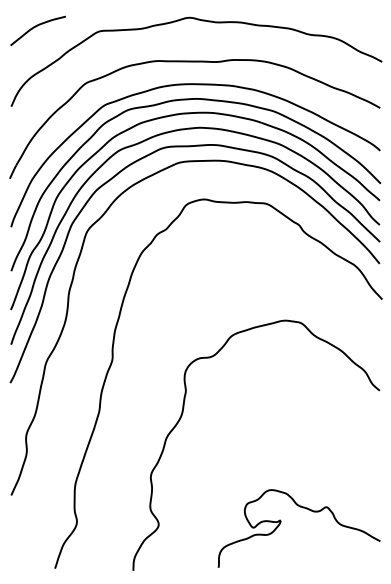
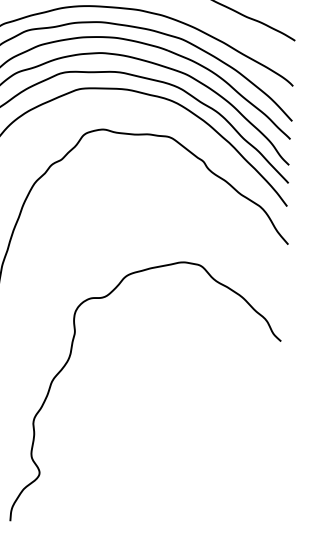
curve: (281, 522) -> (170, 476), removed

